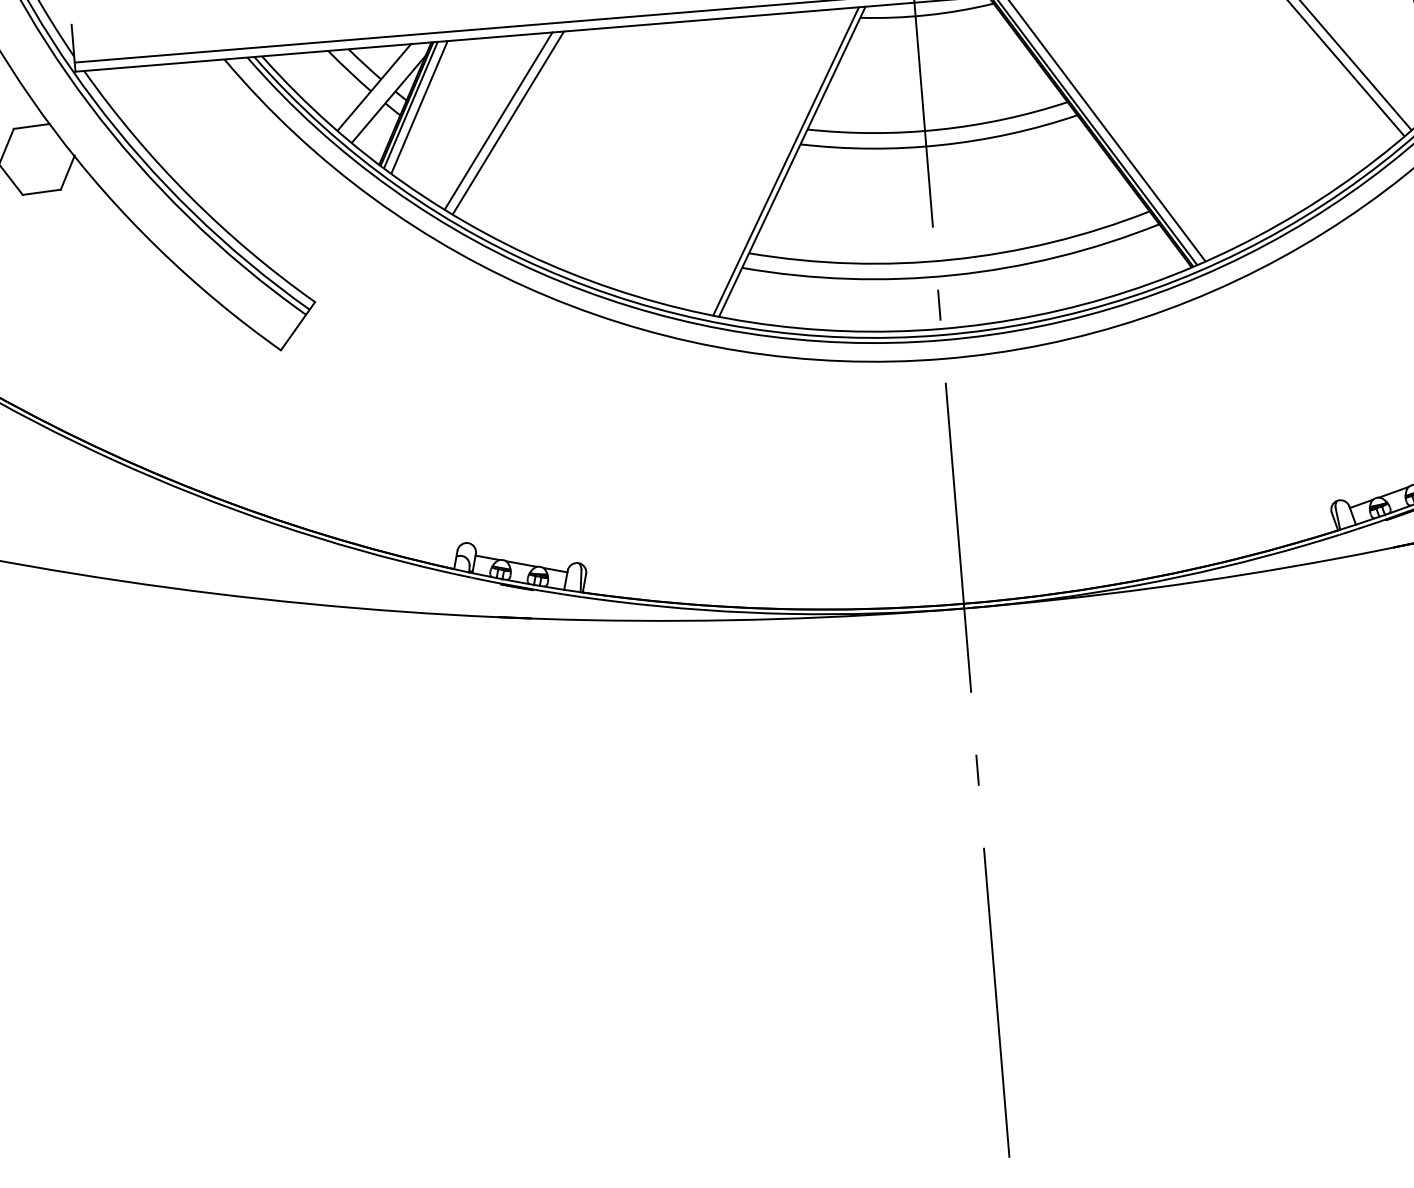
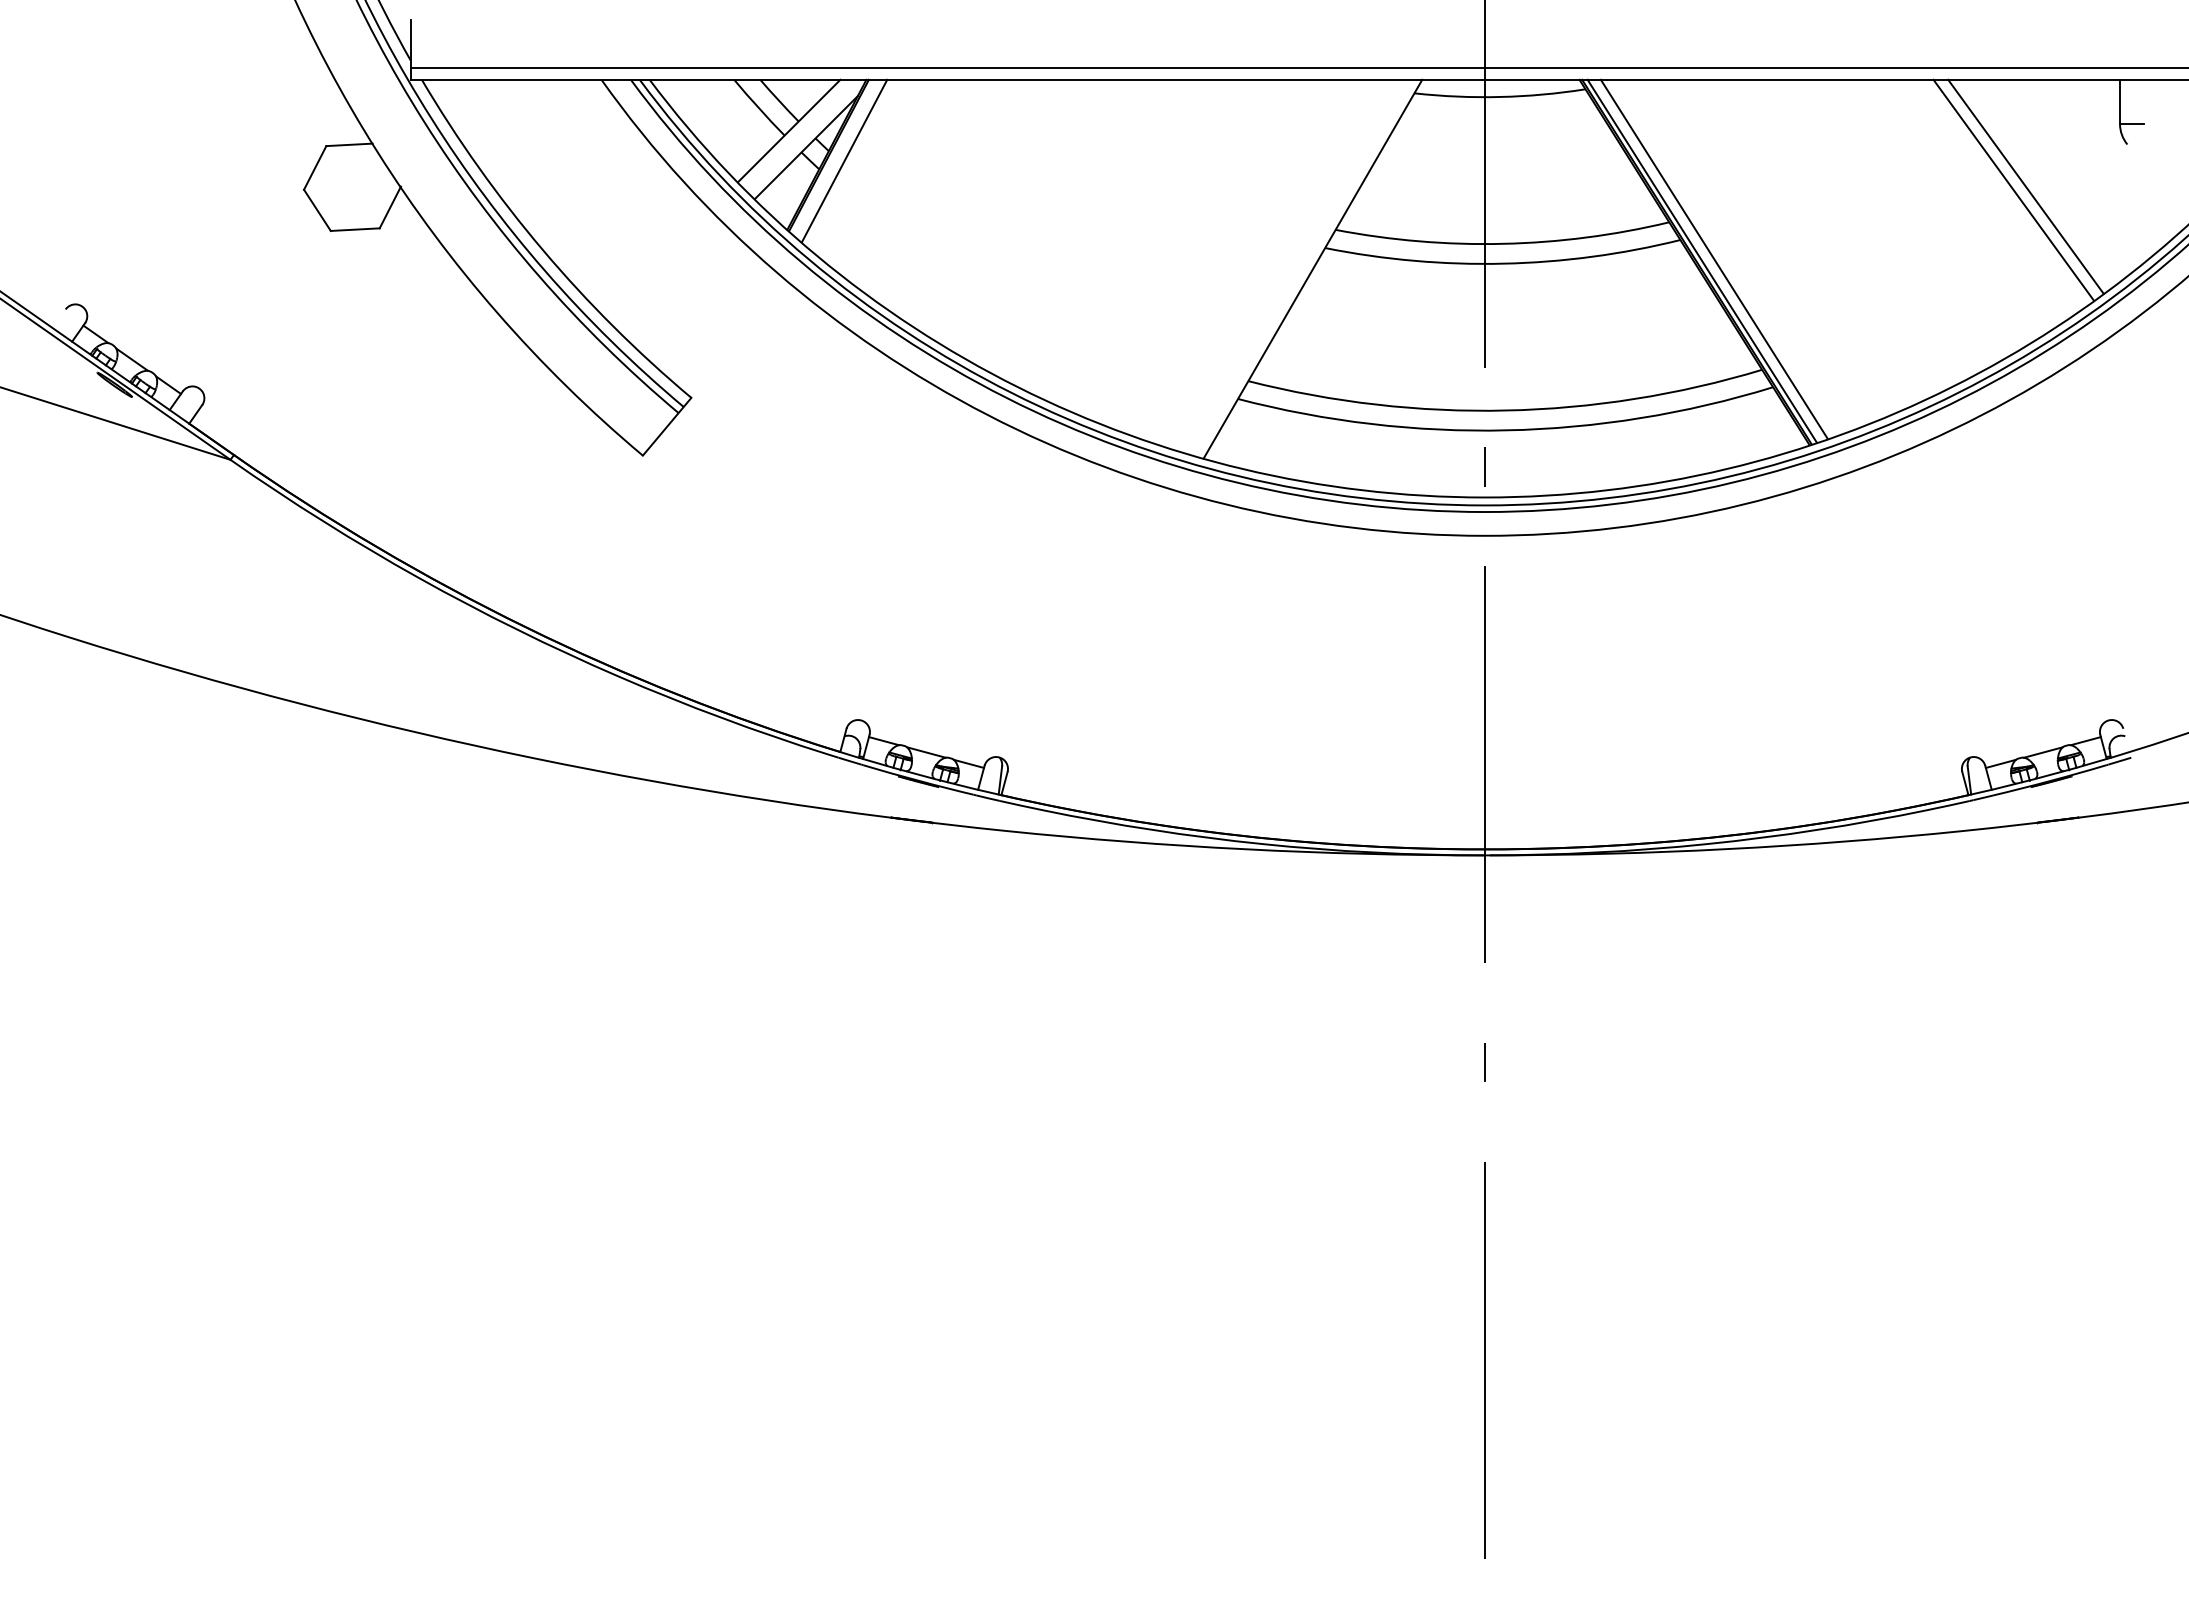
line: (410, 104) -> (833, 156), removed
line: (498, 120) -> (943, 186), removed
line: (508, 122) -> (955, 189), removed
line: (785, 160) -> (1304, 267), removed

